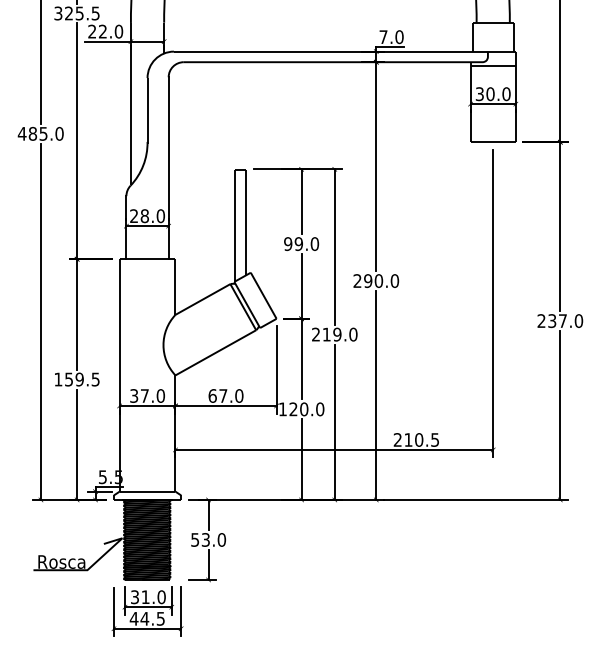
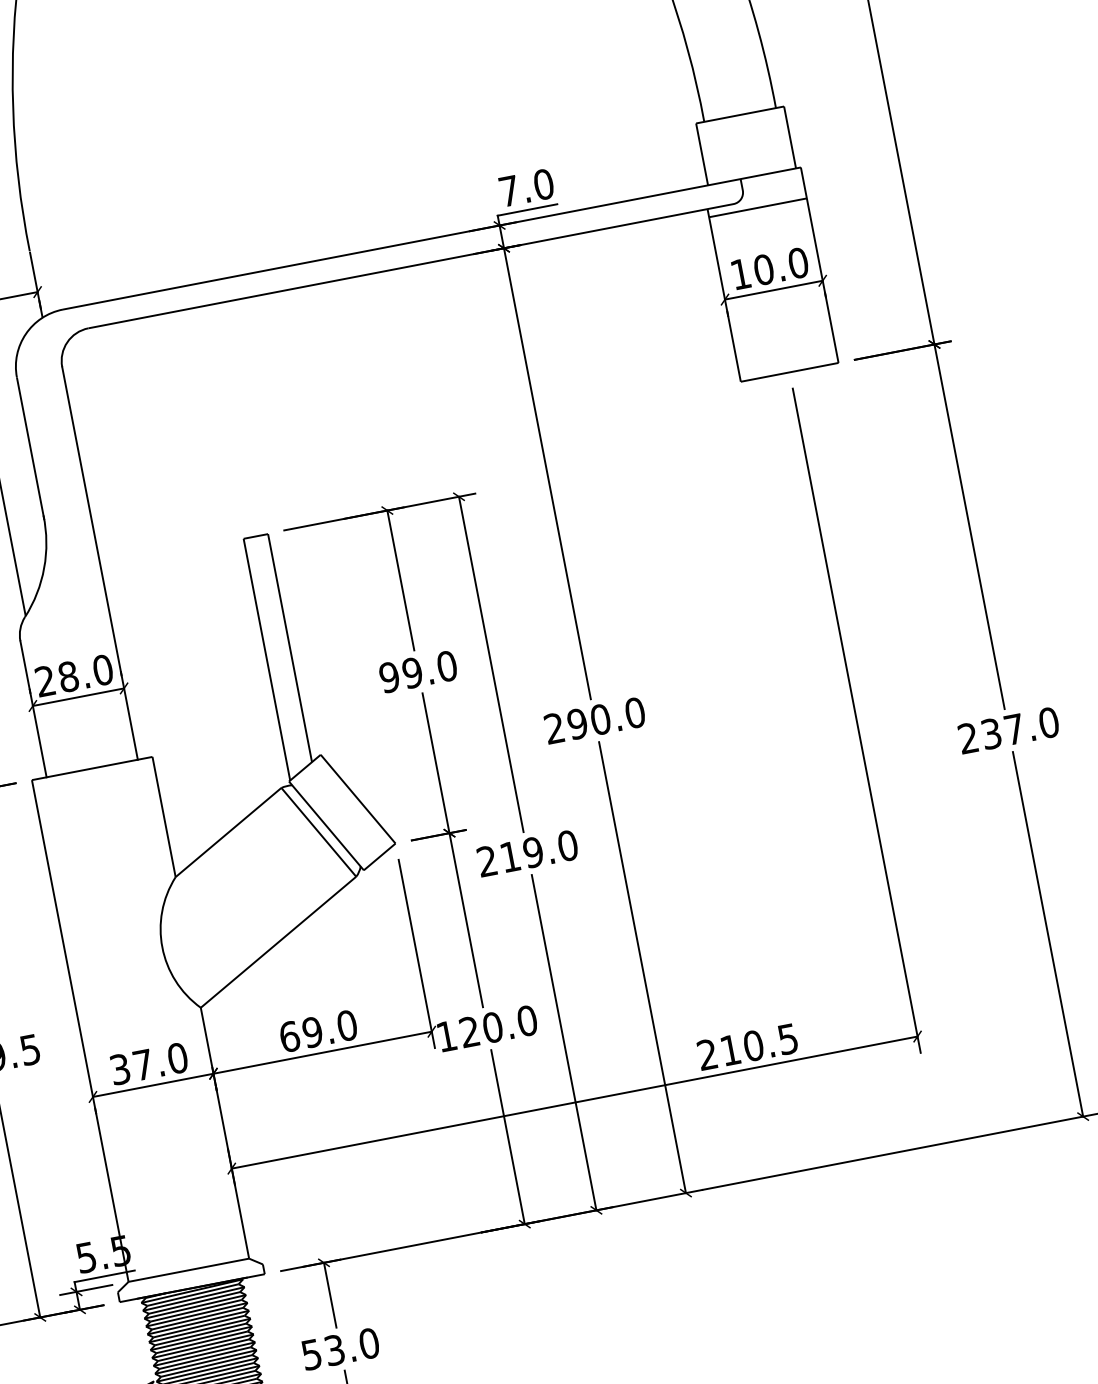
text: (479, 94) -> (740, 275), 30.0 -> 10.0
text: (223, 395) -> (312, 1031), 67.0 -> 69.0

